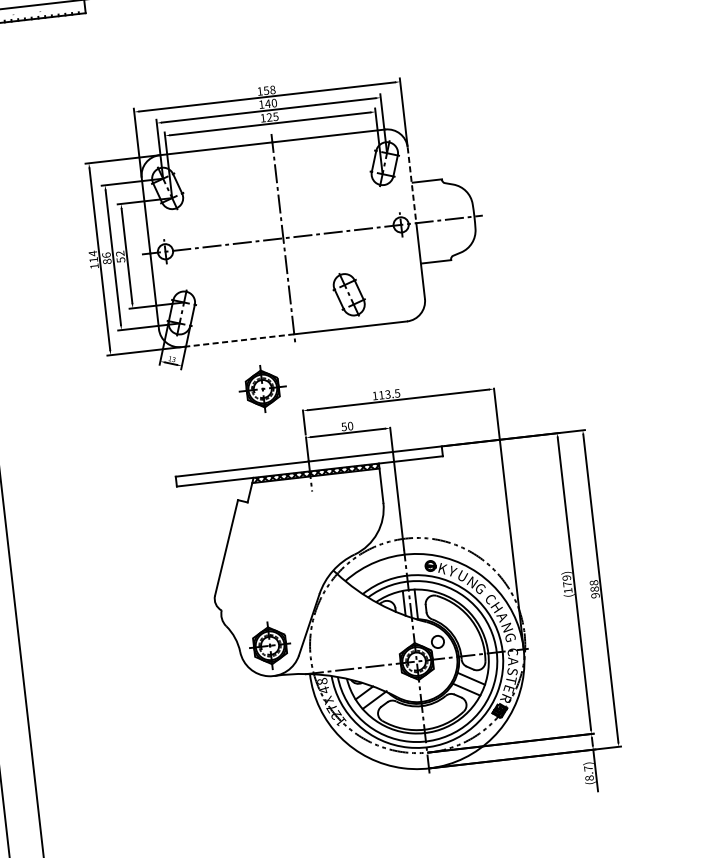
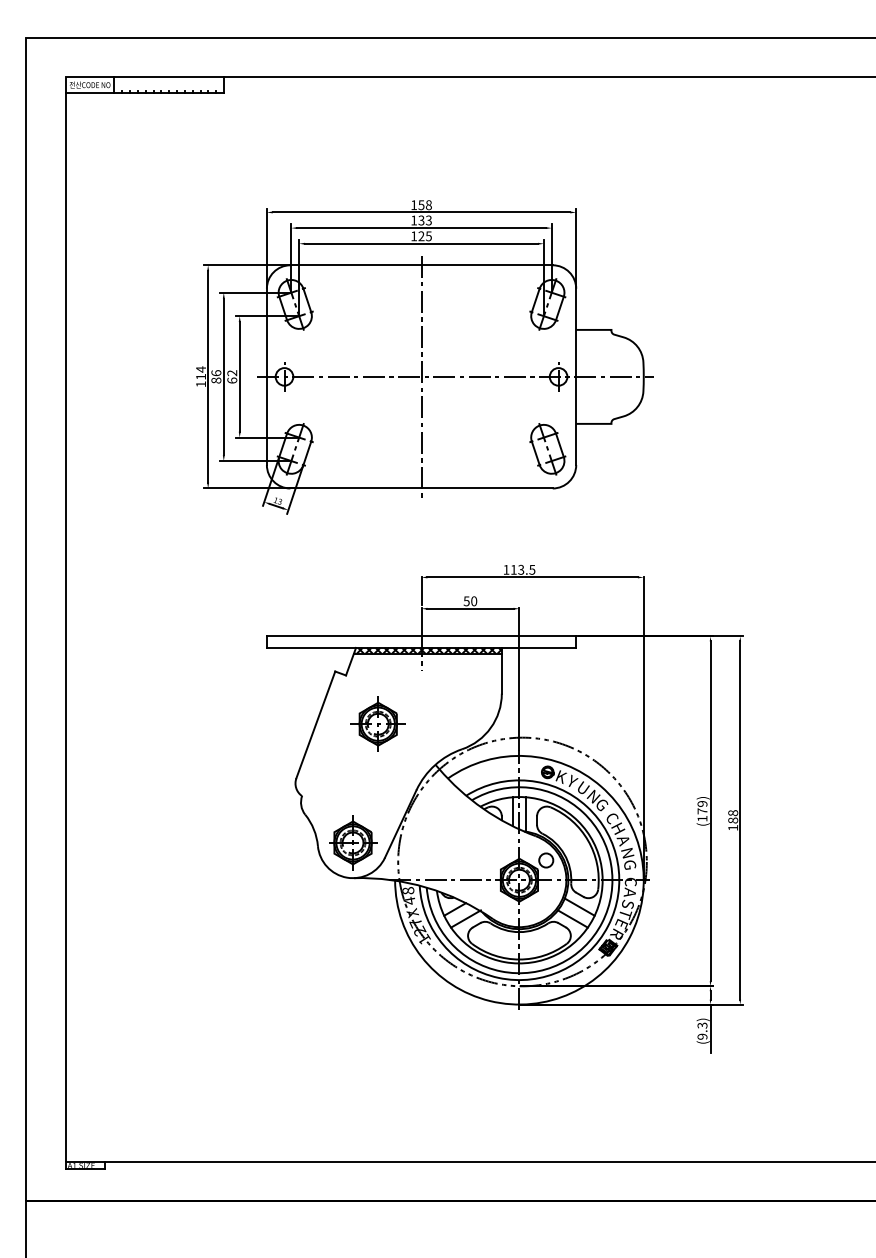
text: (270, 103) -> (424, 220), 140 -> 133
line: (412, 185) -> (576, 333), dashed -> solid
text: (121, 259) -> (232, 380), 52 -> 62
part: (348, 294) -> (547, 449), moved
line: (237, 340) -> (355, 488), dashed -> solid
part: (262, 388) -> (377, 723), moved
text: (595, 595) -> (733, 827), 988 -> 188
text: (588, 772) -> (702, 1030), (8.7) -> (9.3)

